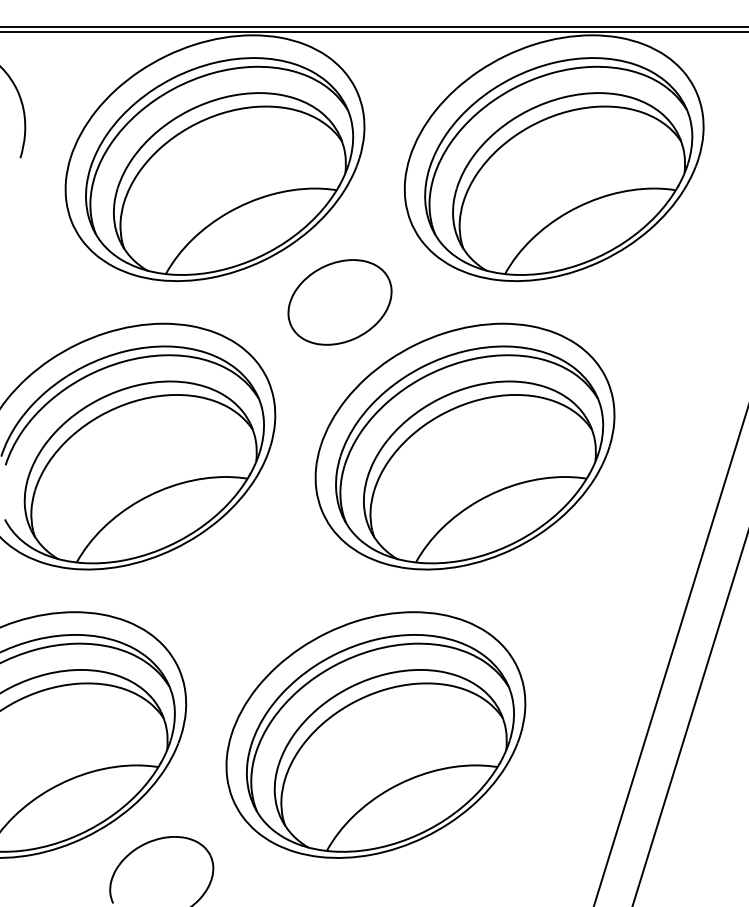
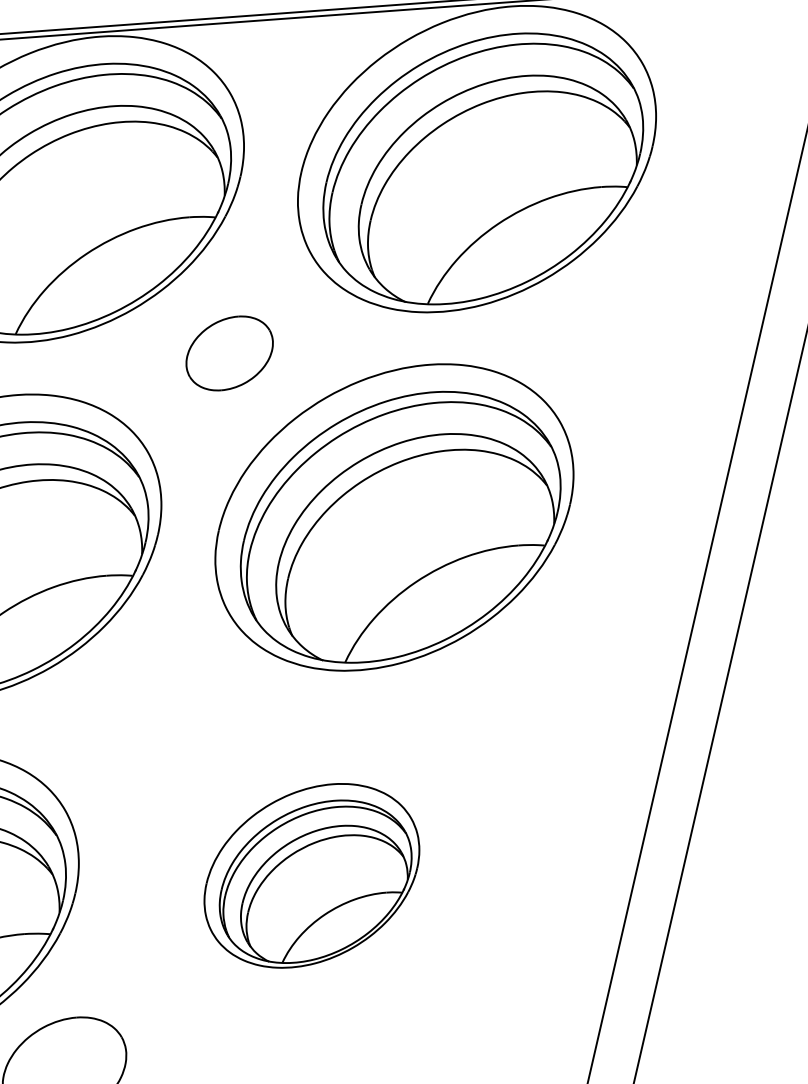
part: (339, 302) -> (229, 353), size x0.7
part: (375, 734) -> (311, 875), size x0.6

